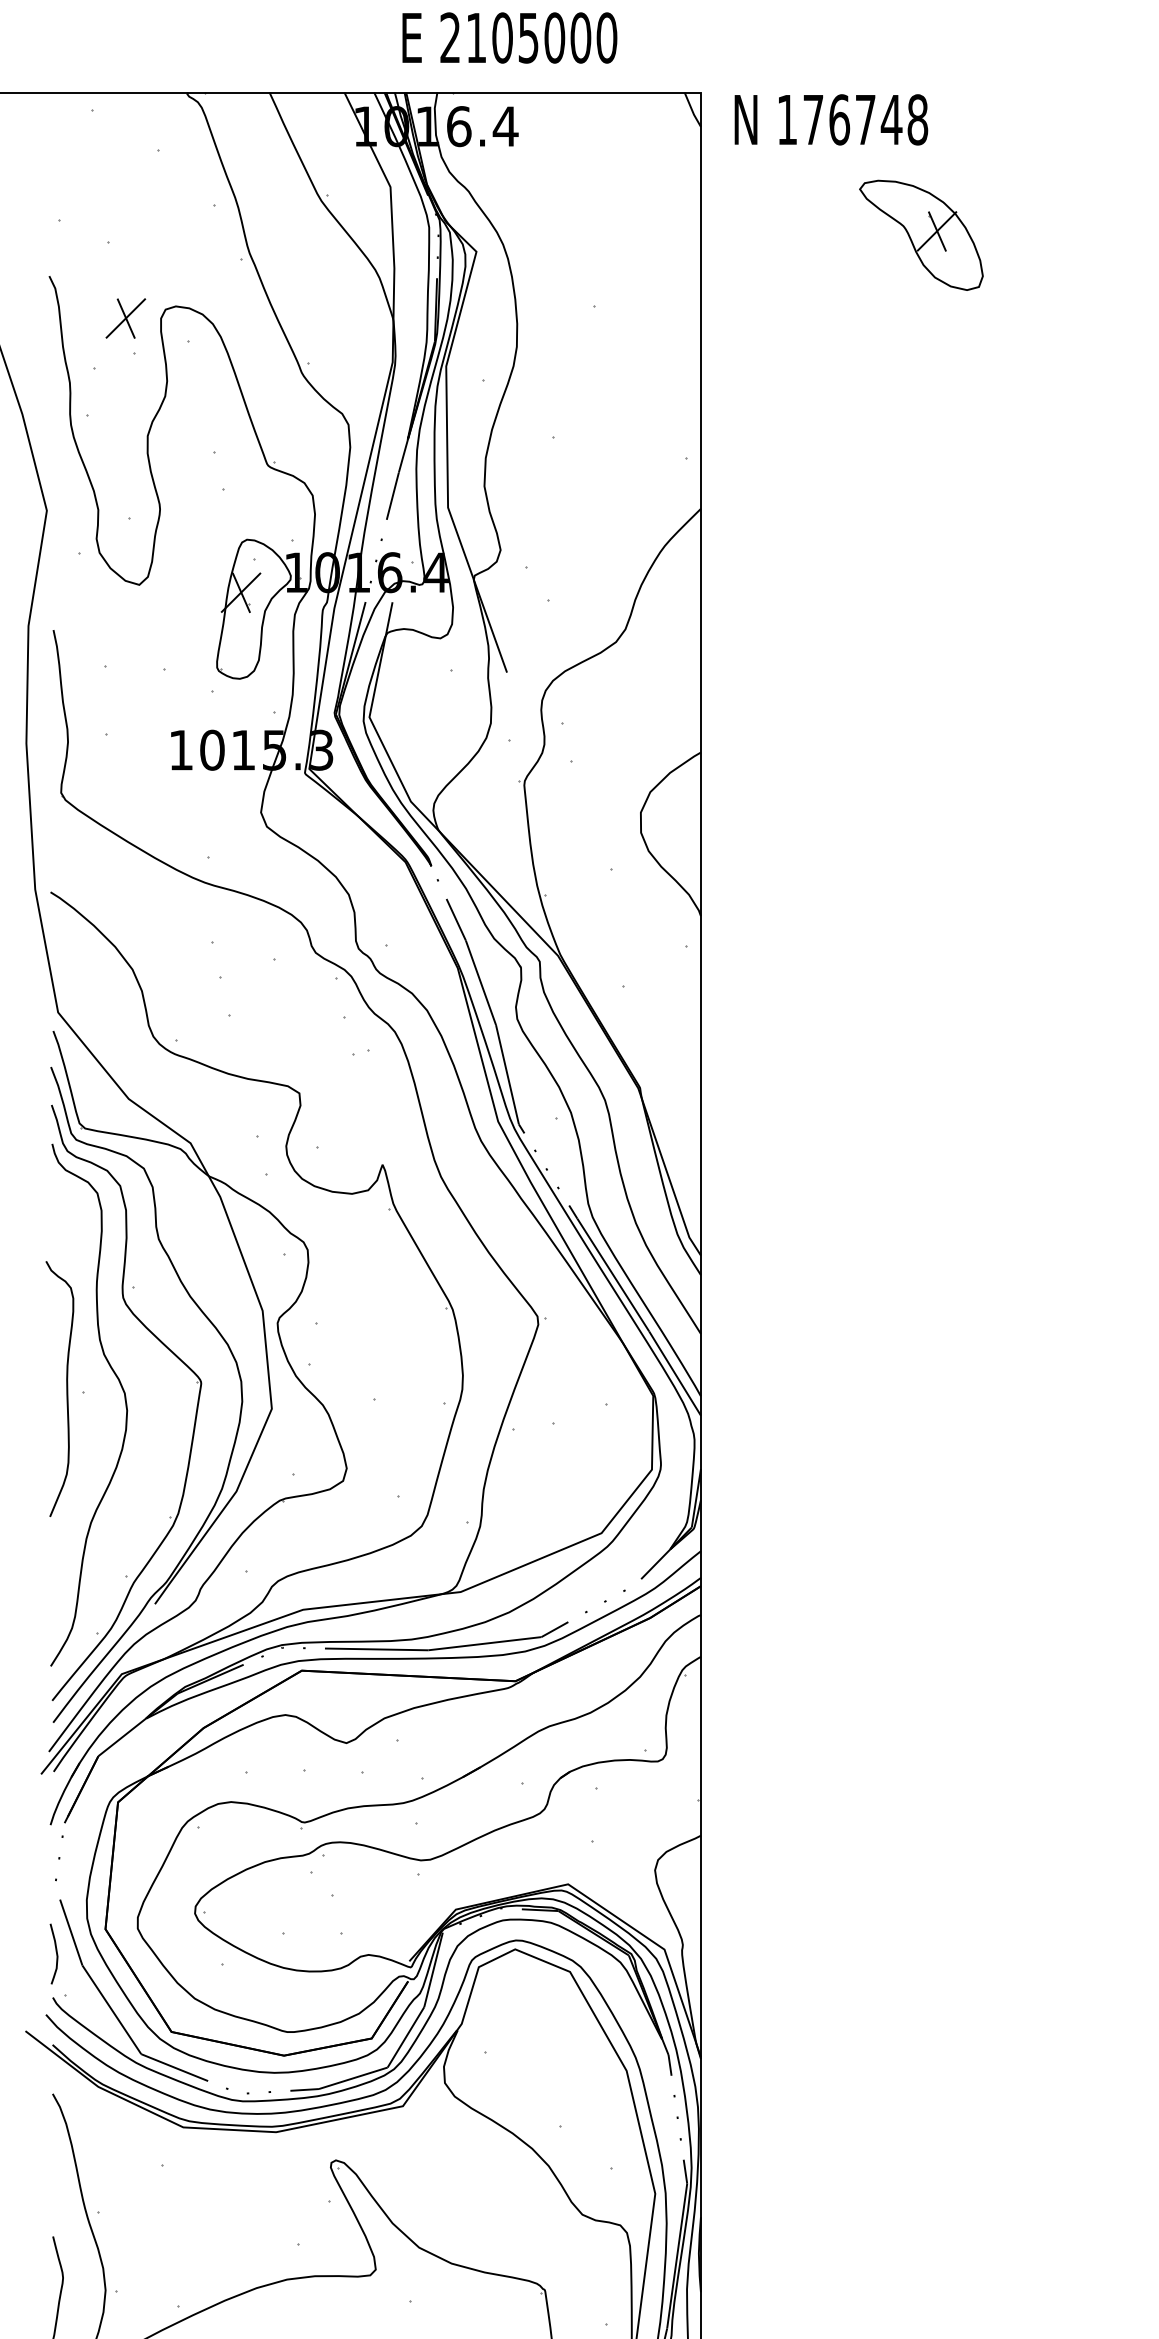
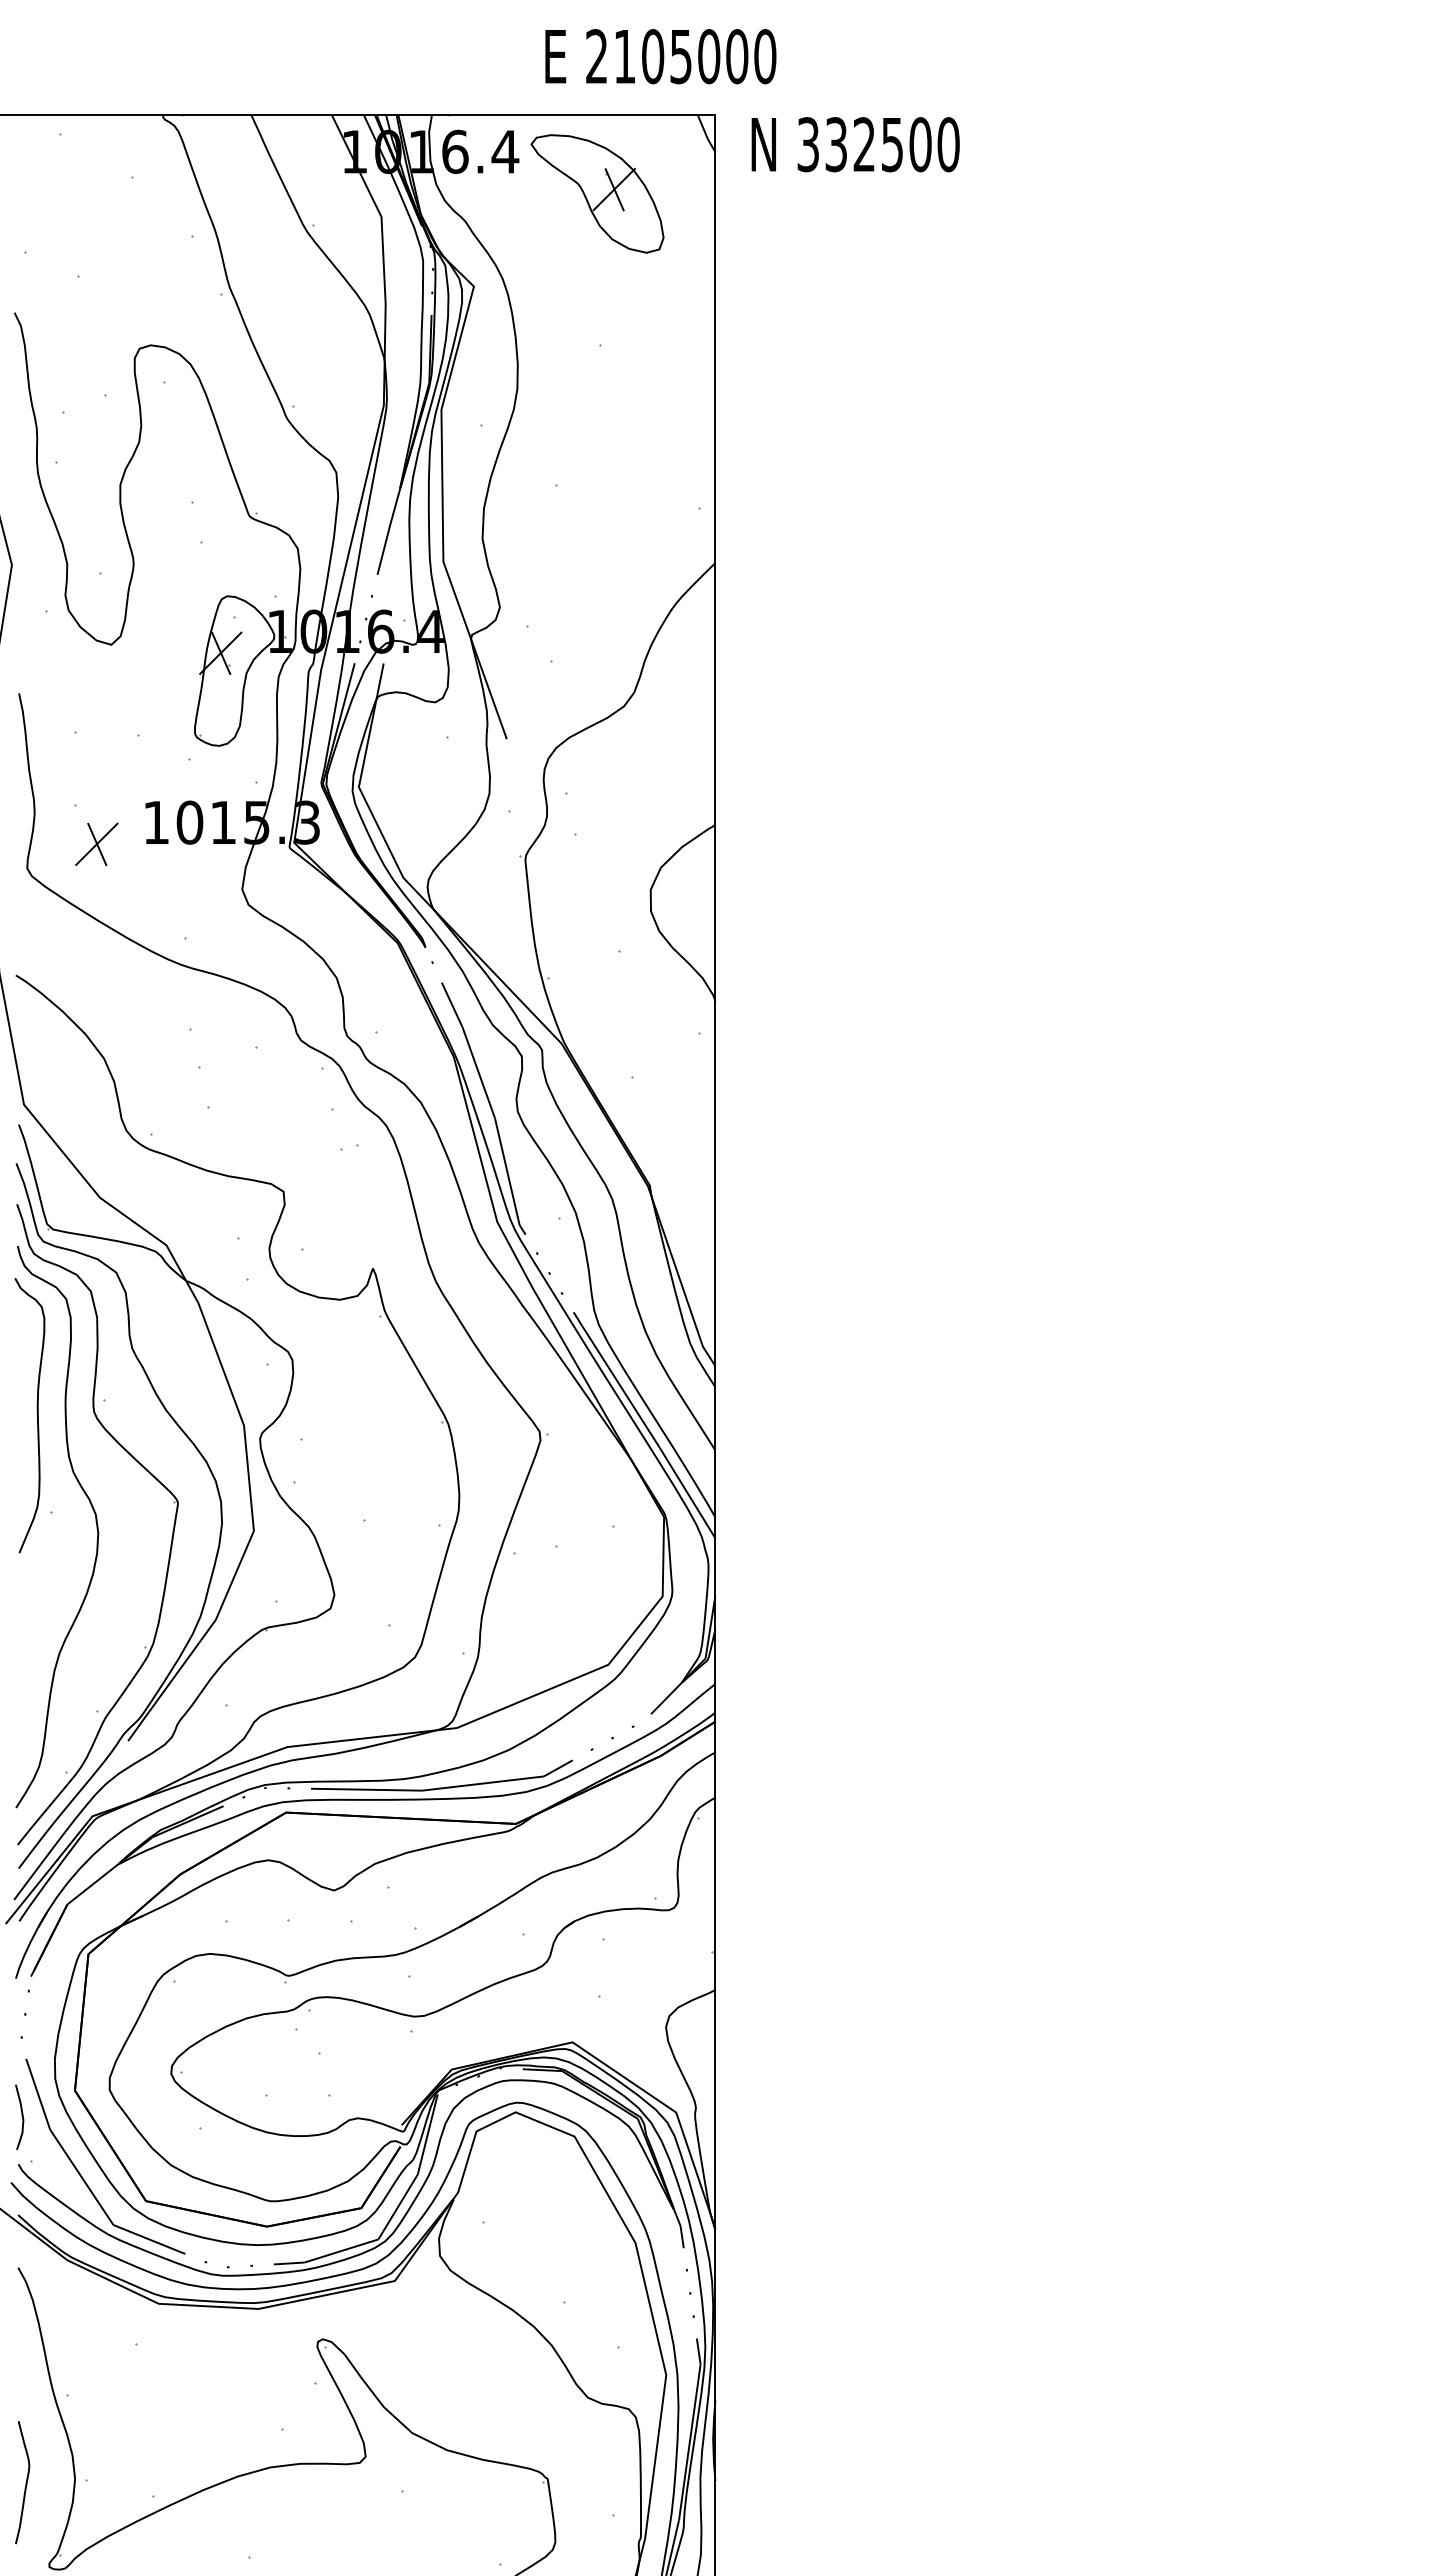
text: (509, 37) -> (660, 56), moved
text: (852, 119) -> (878, 144), 176748 -> 332500
part: (921, 234) -> (597, 193), moved
part: (125, 317) -> (96, 843), moved
curve: (66, 1386) -> (36, 1412), moved

